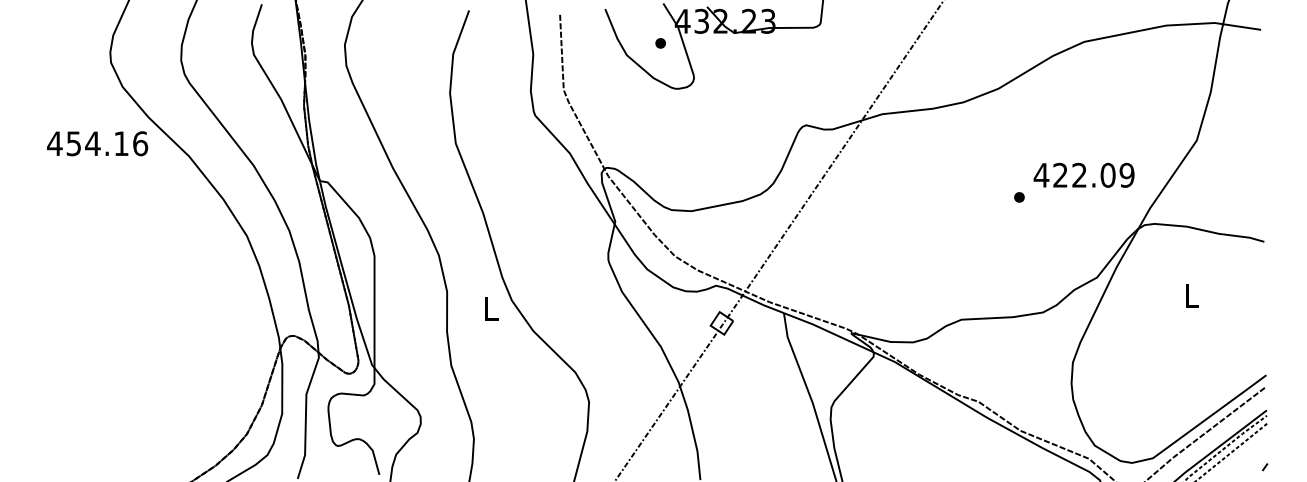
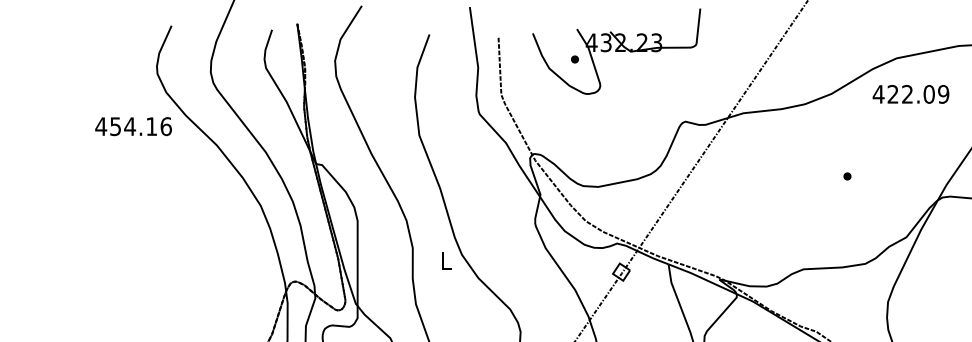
text: (97, 143) -> (133, 126), moved
text: (1083, 174) -> (910, 93), moved

